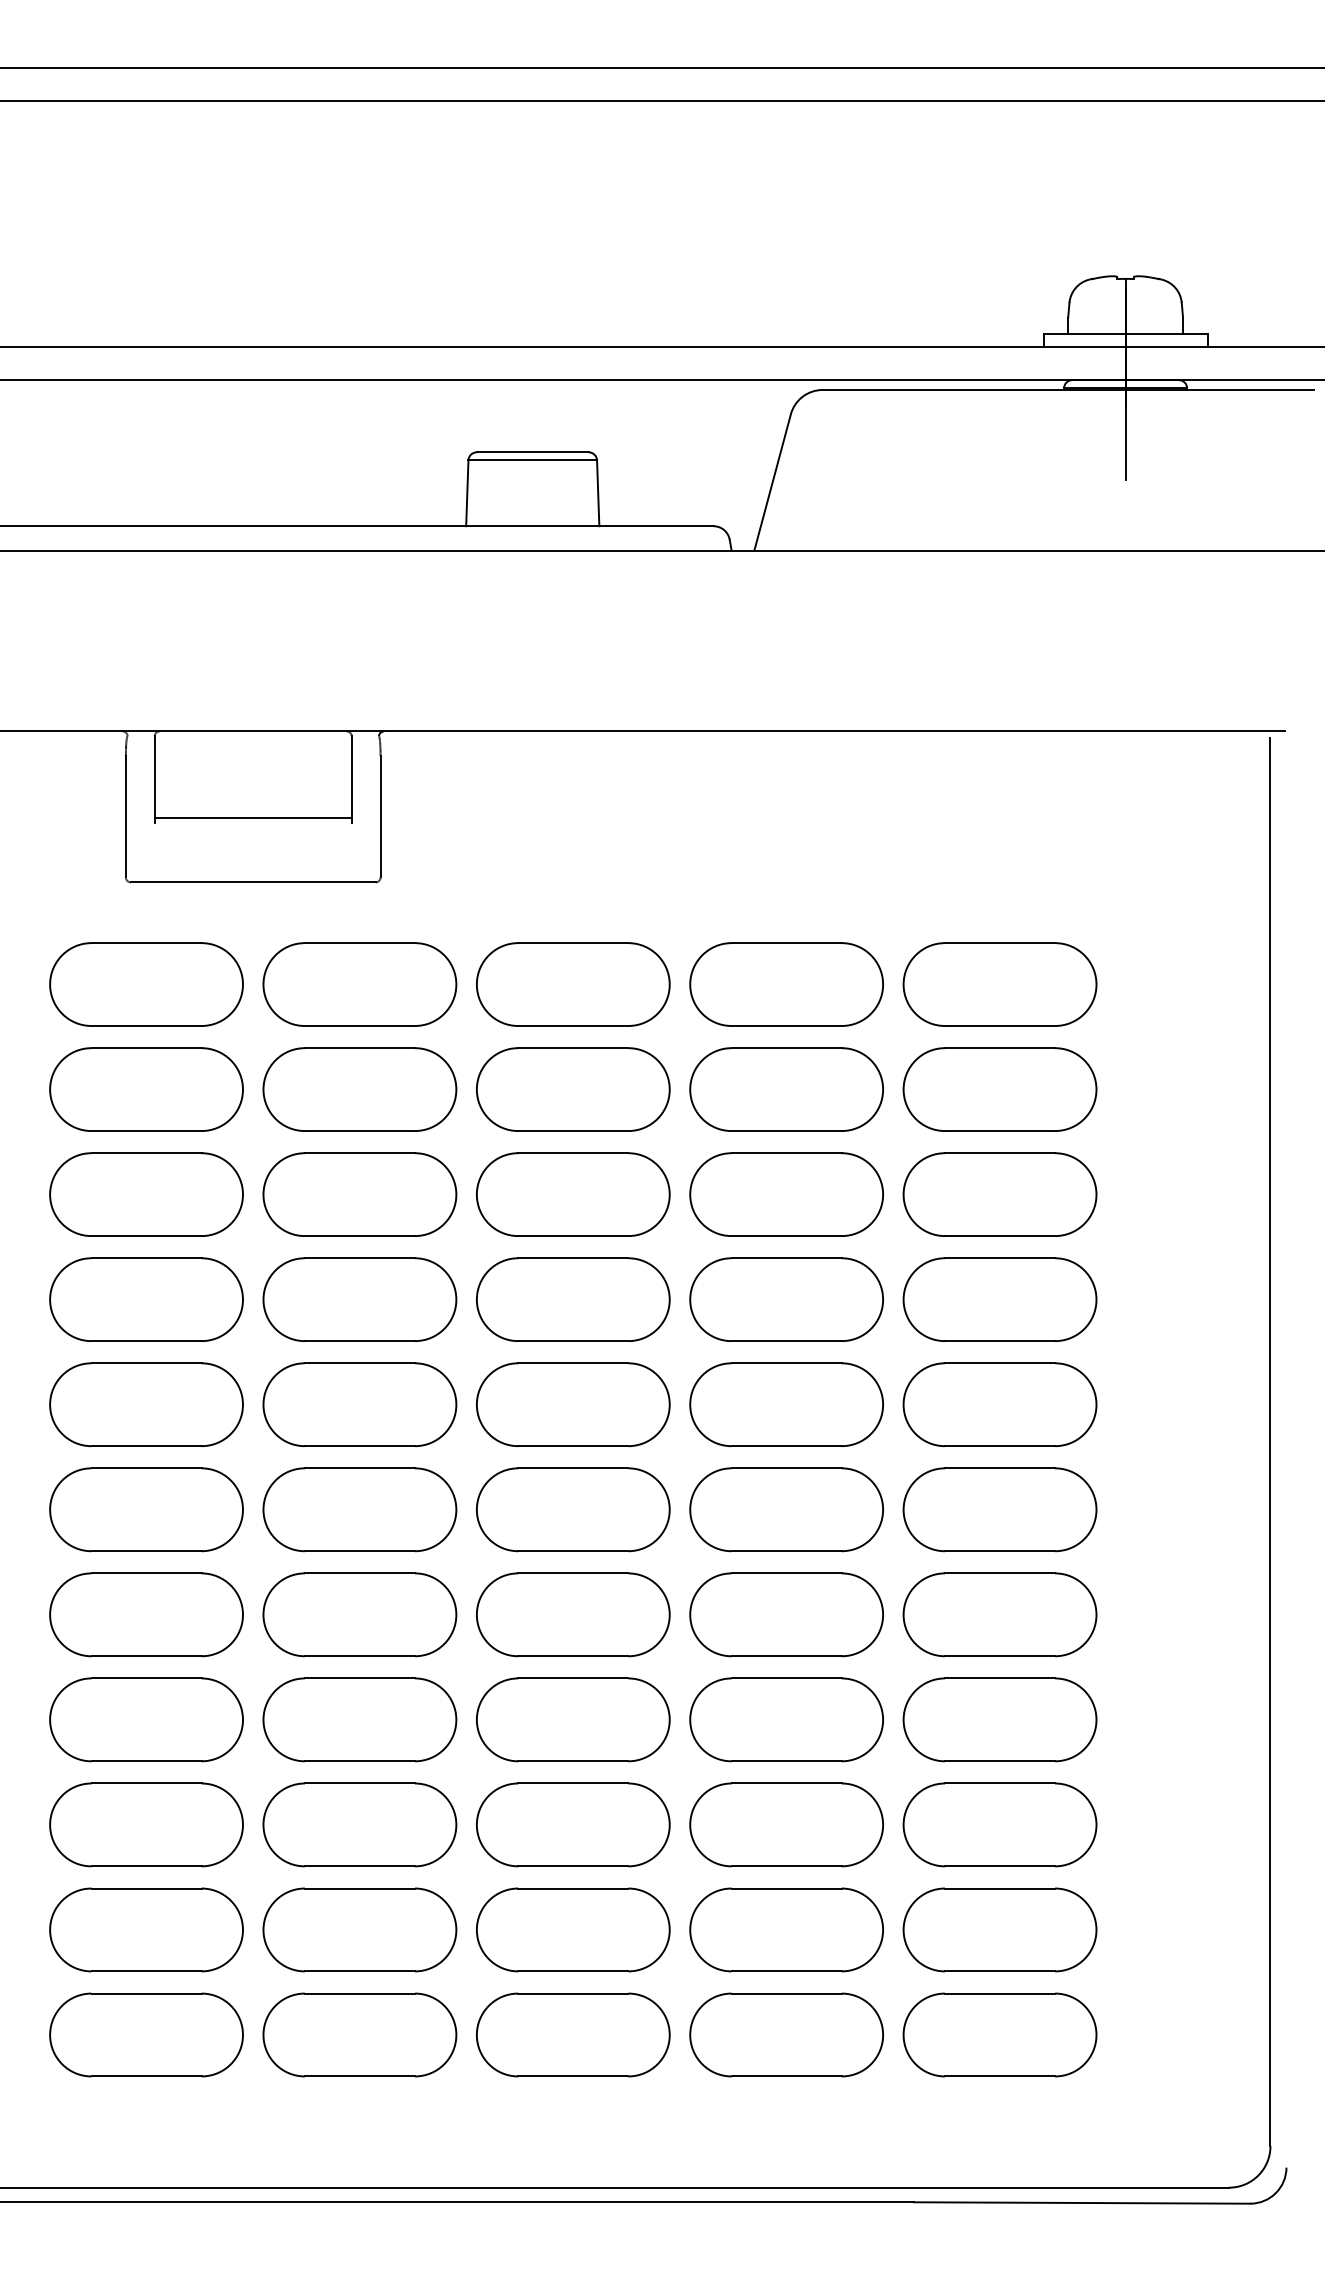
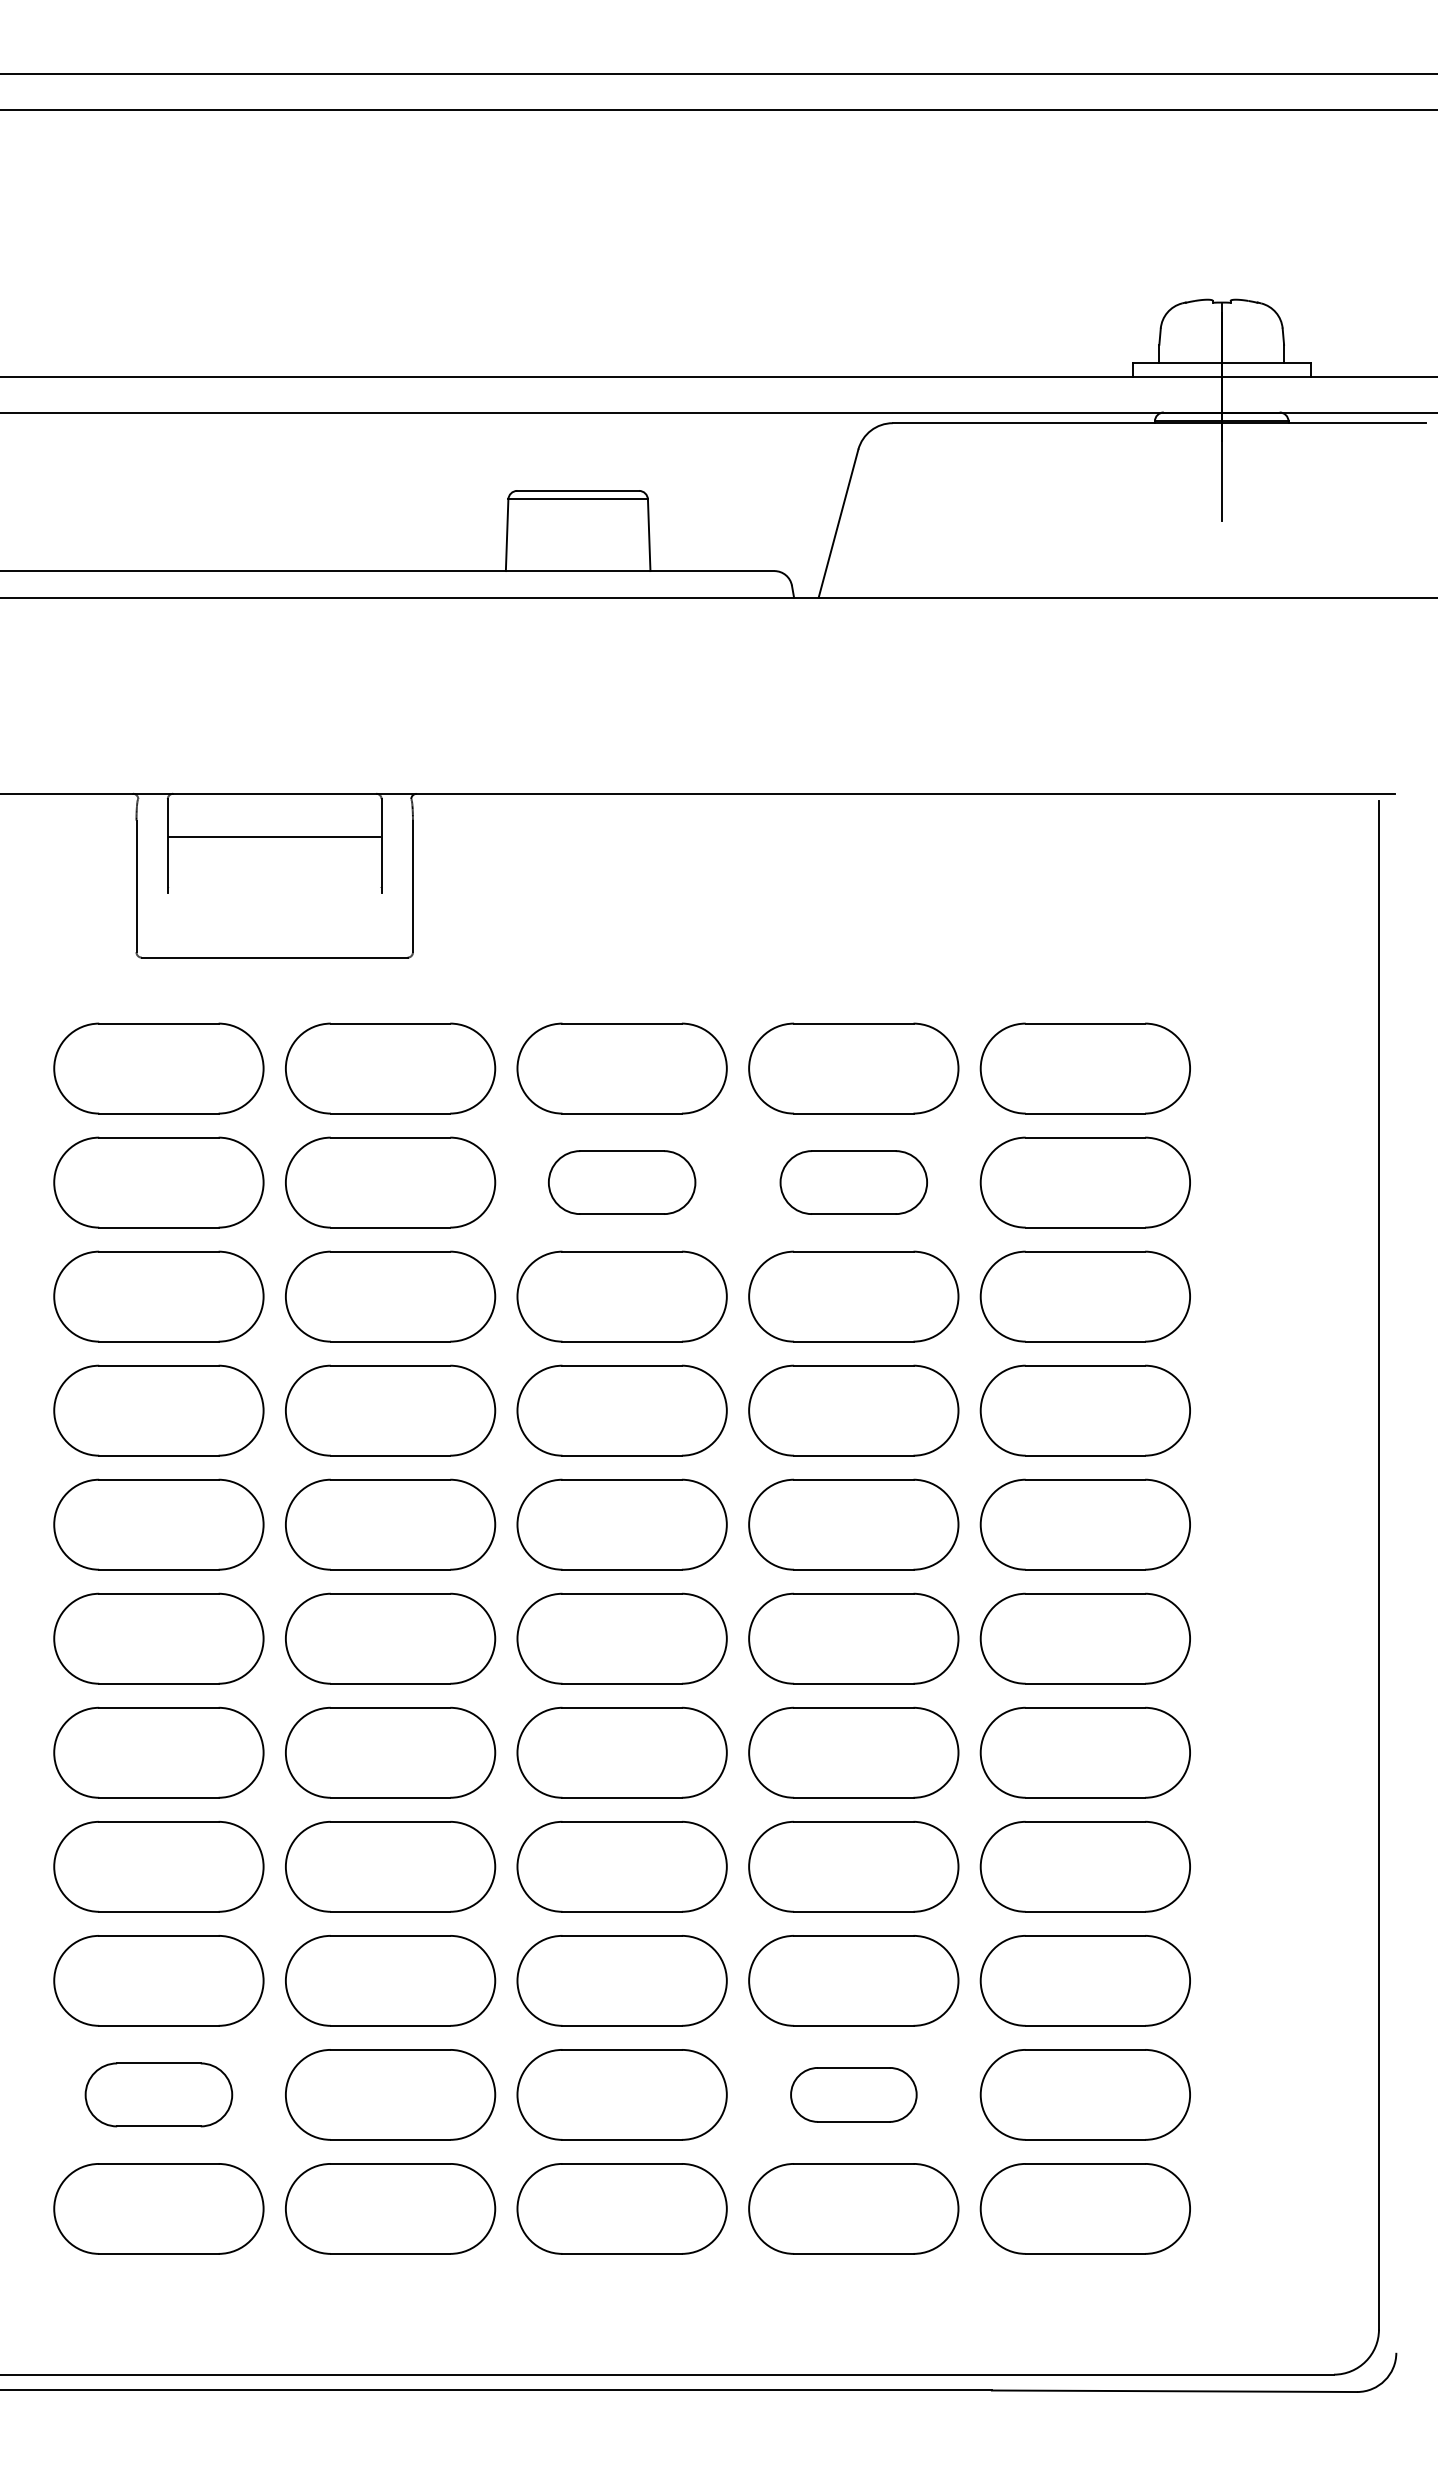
line: (253, 817) -> (274, 836), moved
part: (572, 1089) -> (621, 1182), size x0.7
part: (786, 1089) -> (853, 1182), size x0.7
part: (146, 1929) -> (158, 2094), size x0.7
part: (786, 1929) -> (853, 2094), size x0.6

